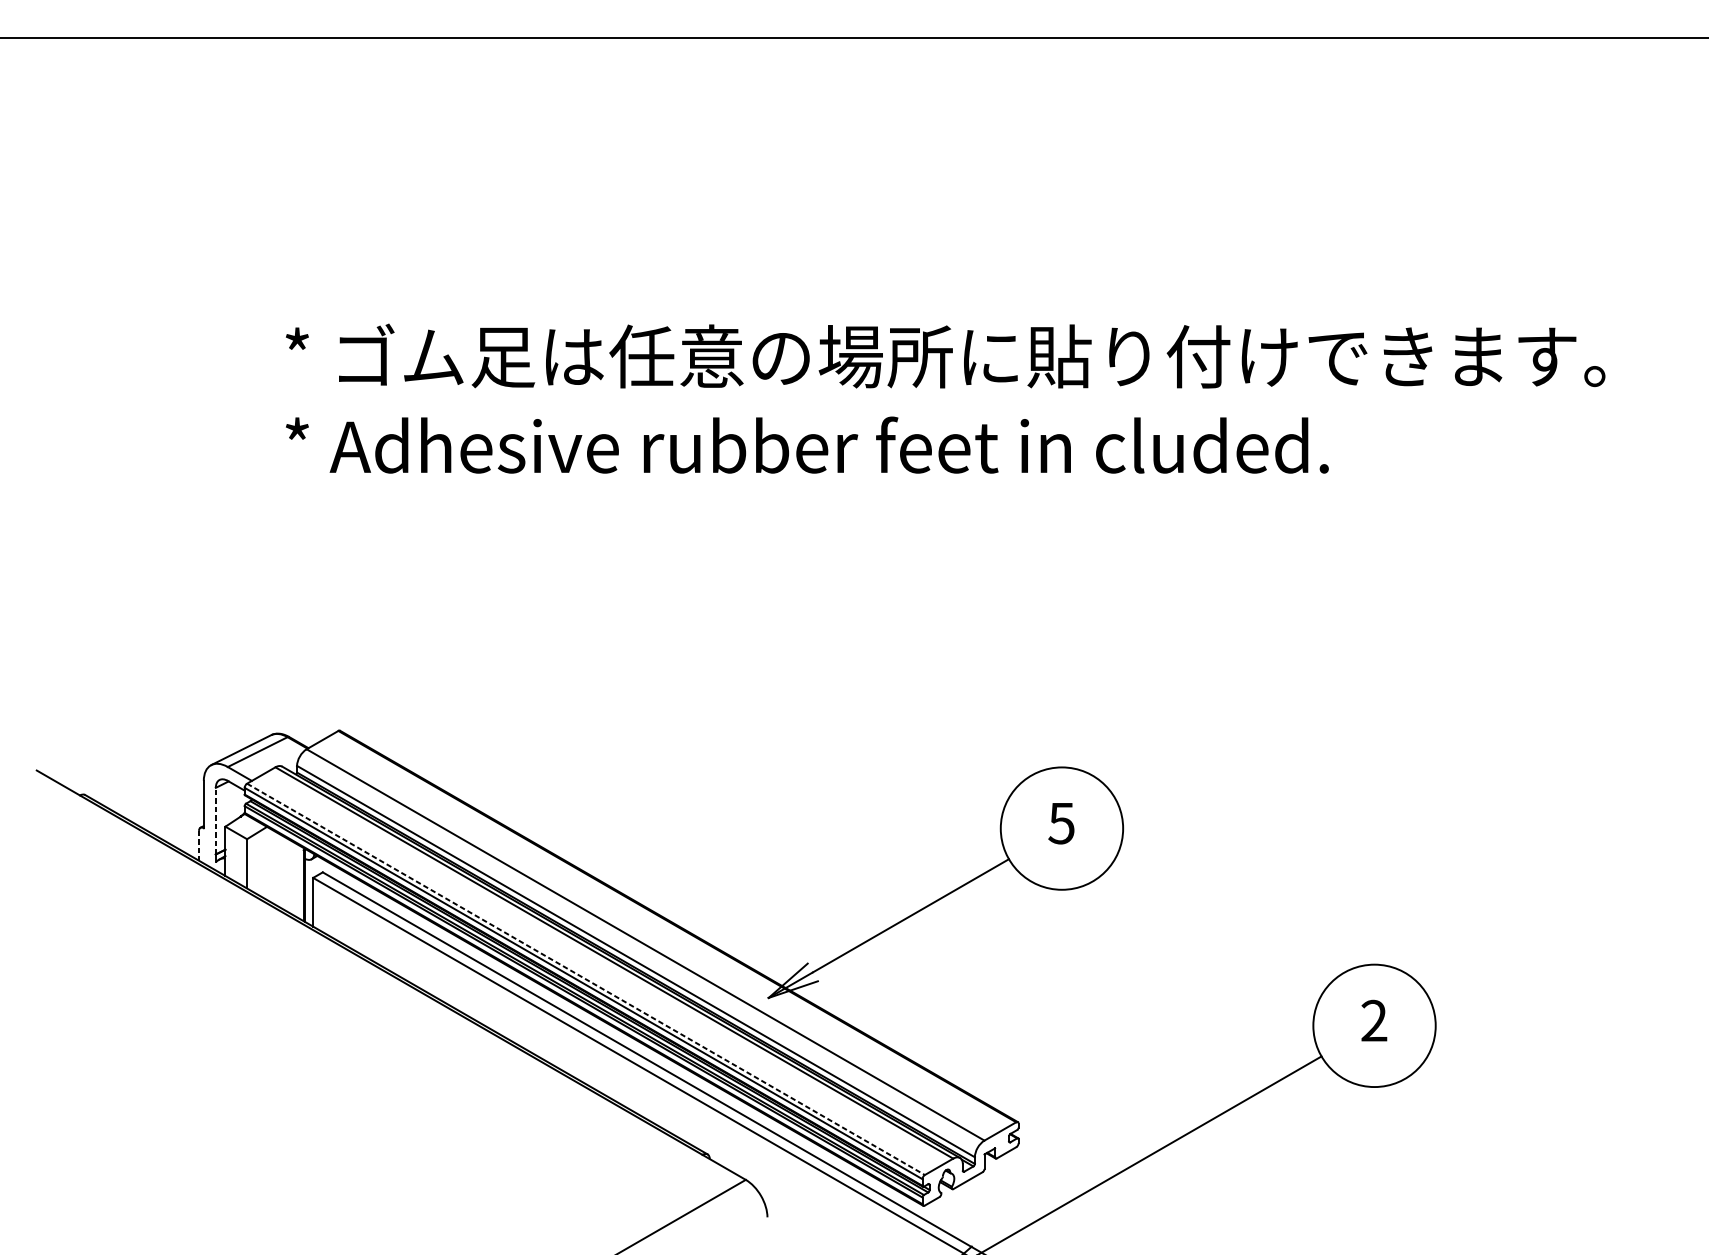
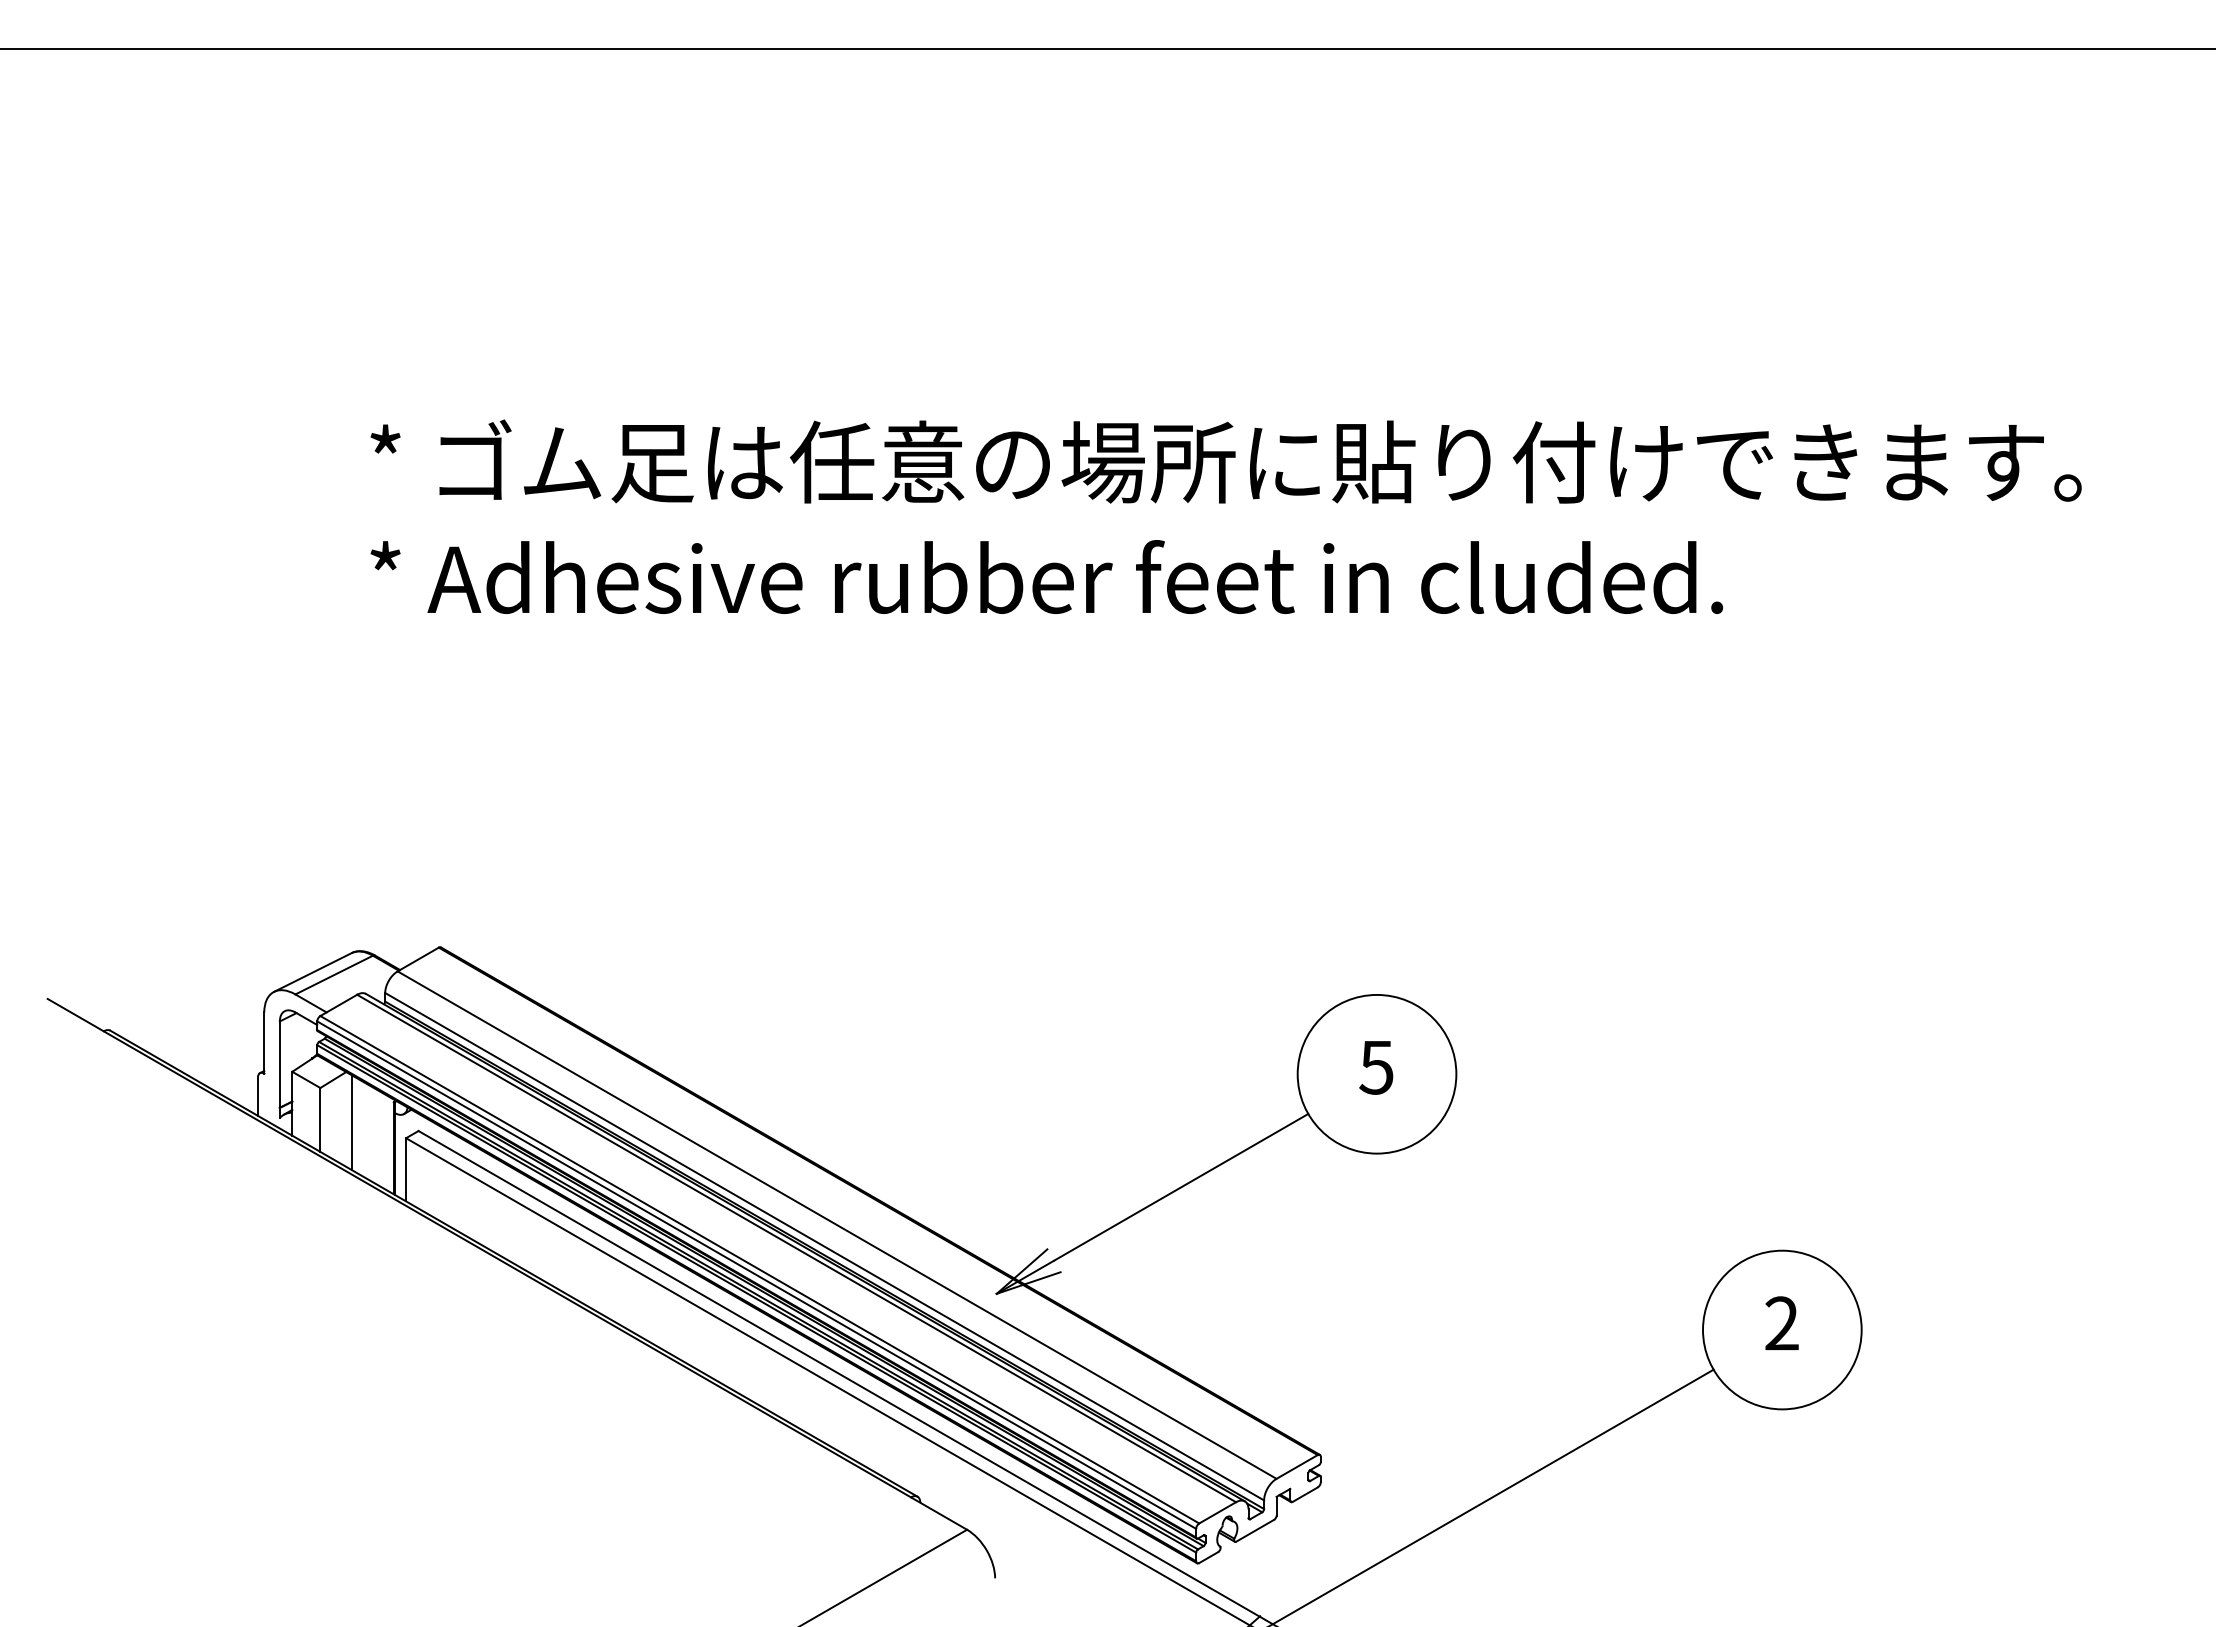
line: (215, 821) -> (279, 1064), dashed -> solid
line: (199, 846) -> (258, 1097), dashed -> solid
line: (271, 865) -> (351, 1122), added
line: (586, 979) -> (760, 1270), dashed -> solid

